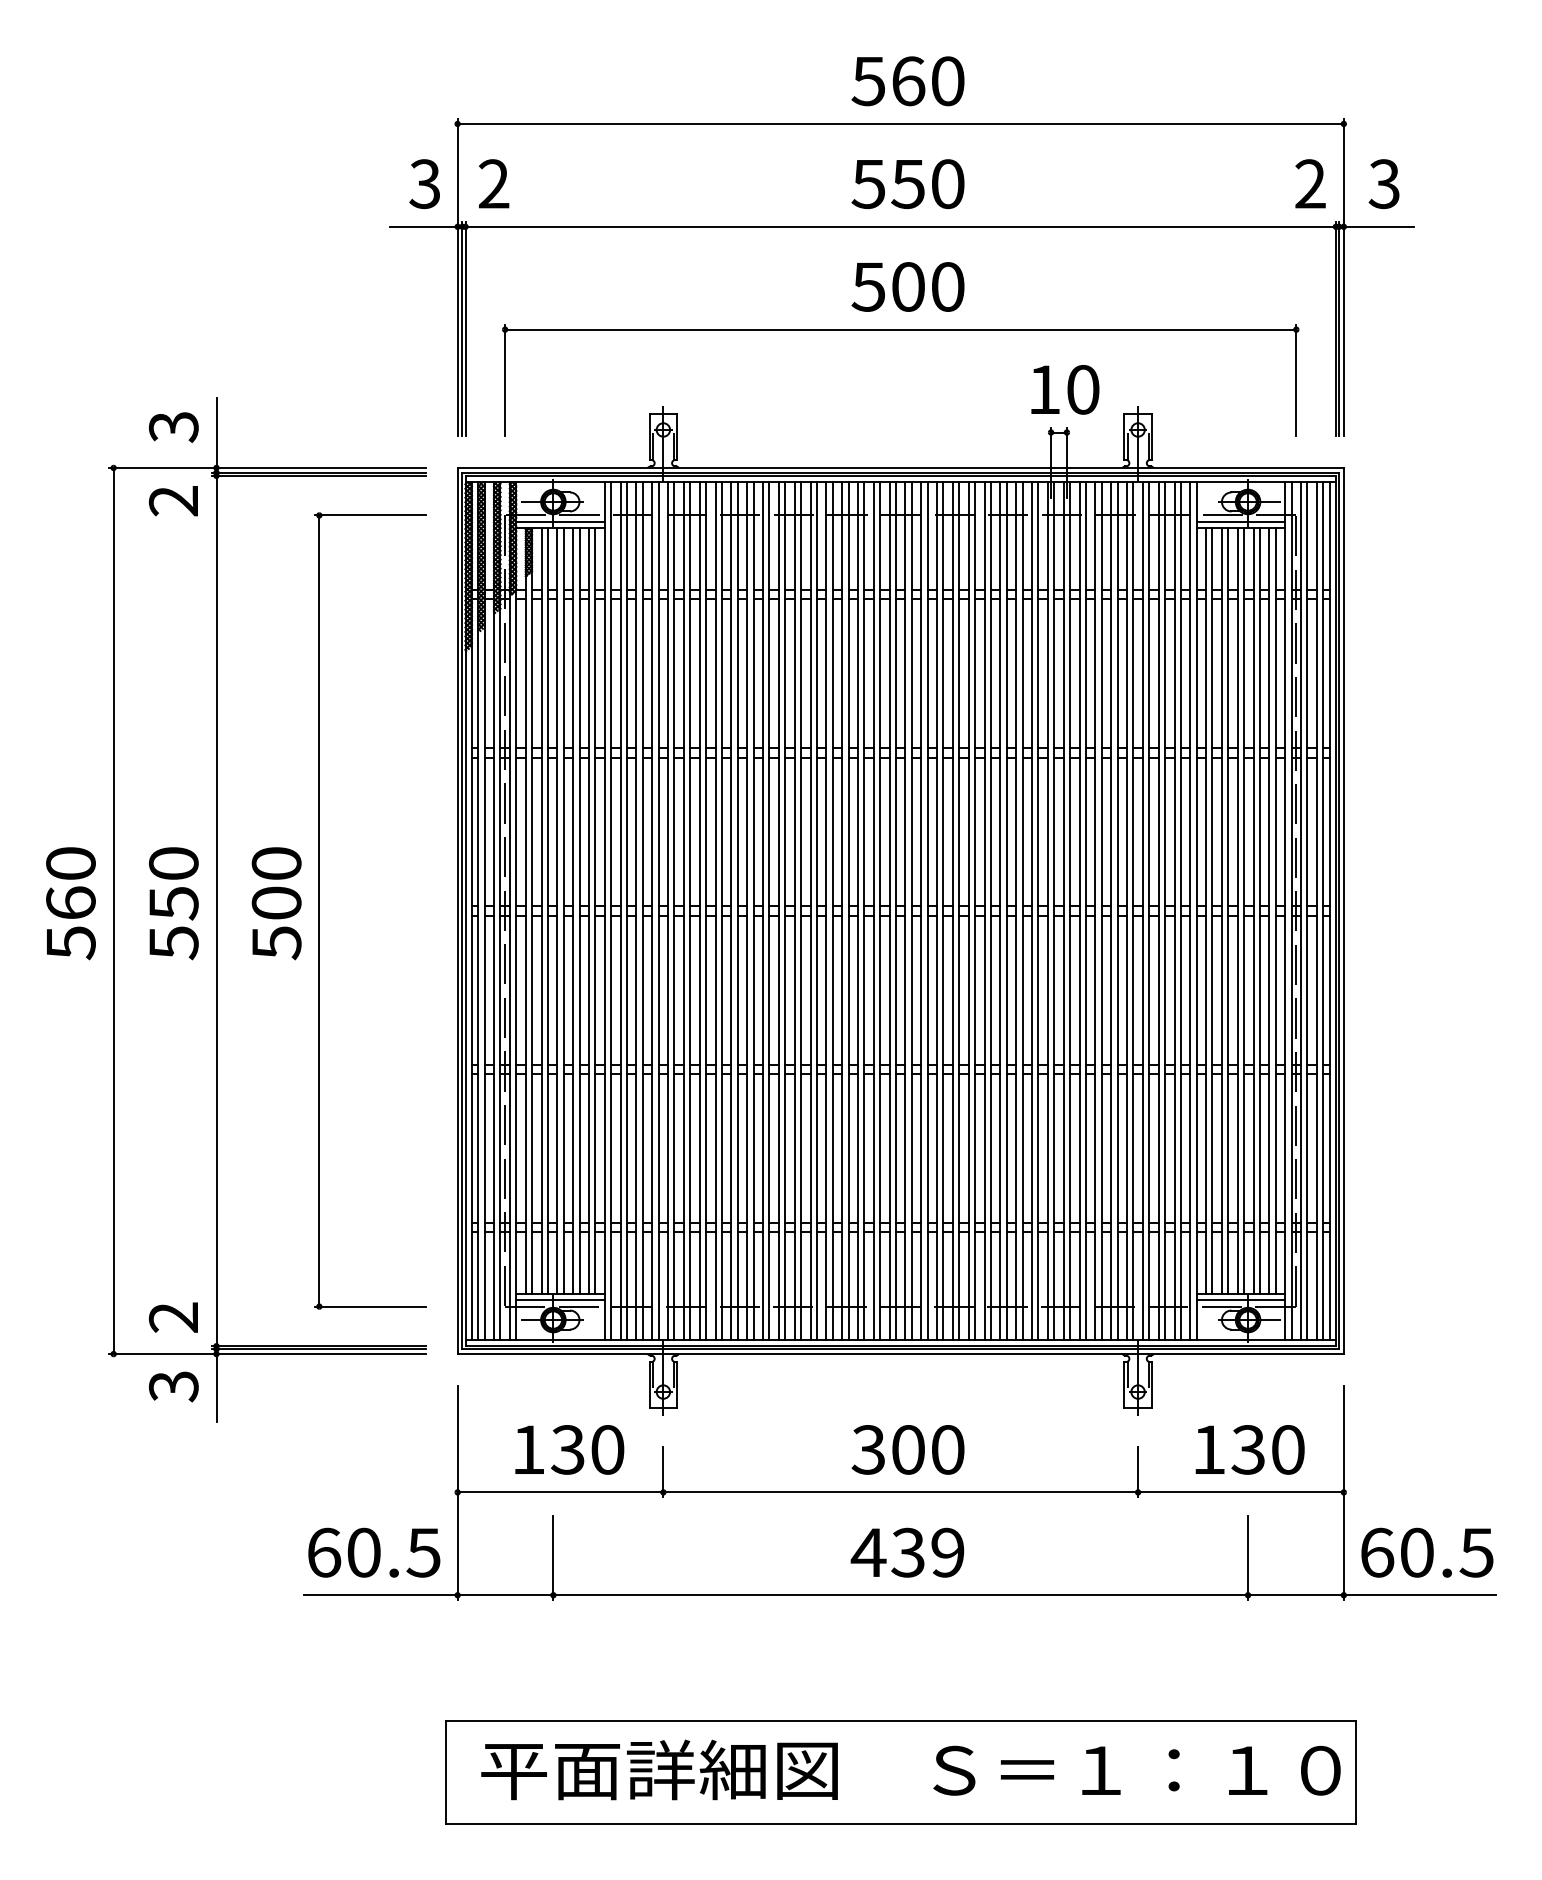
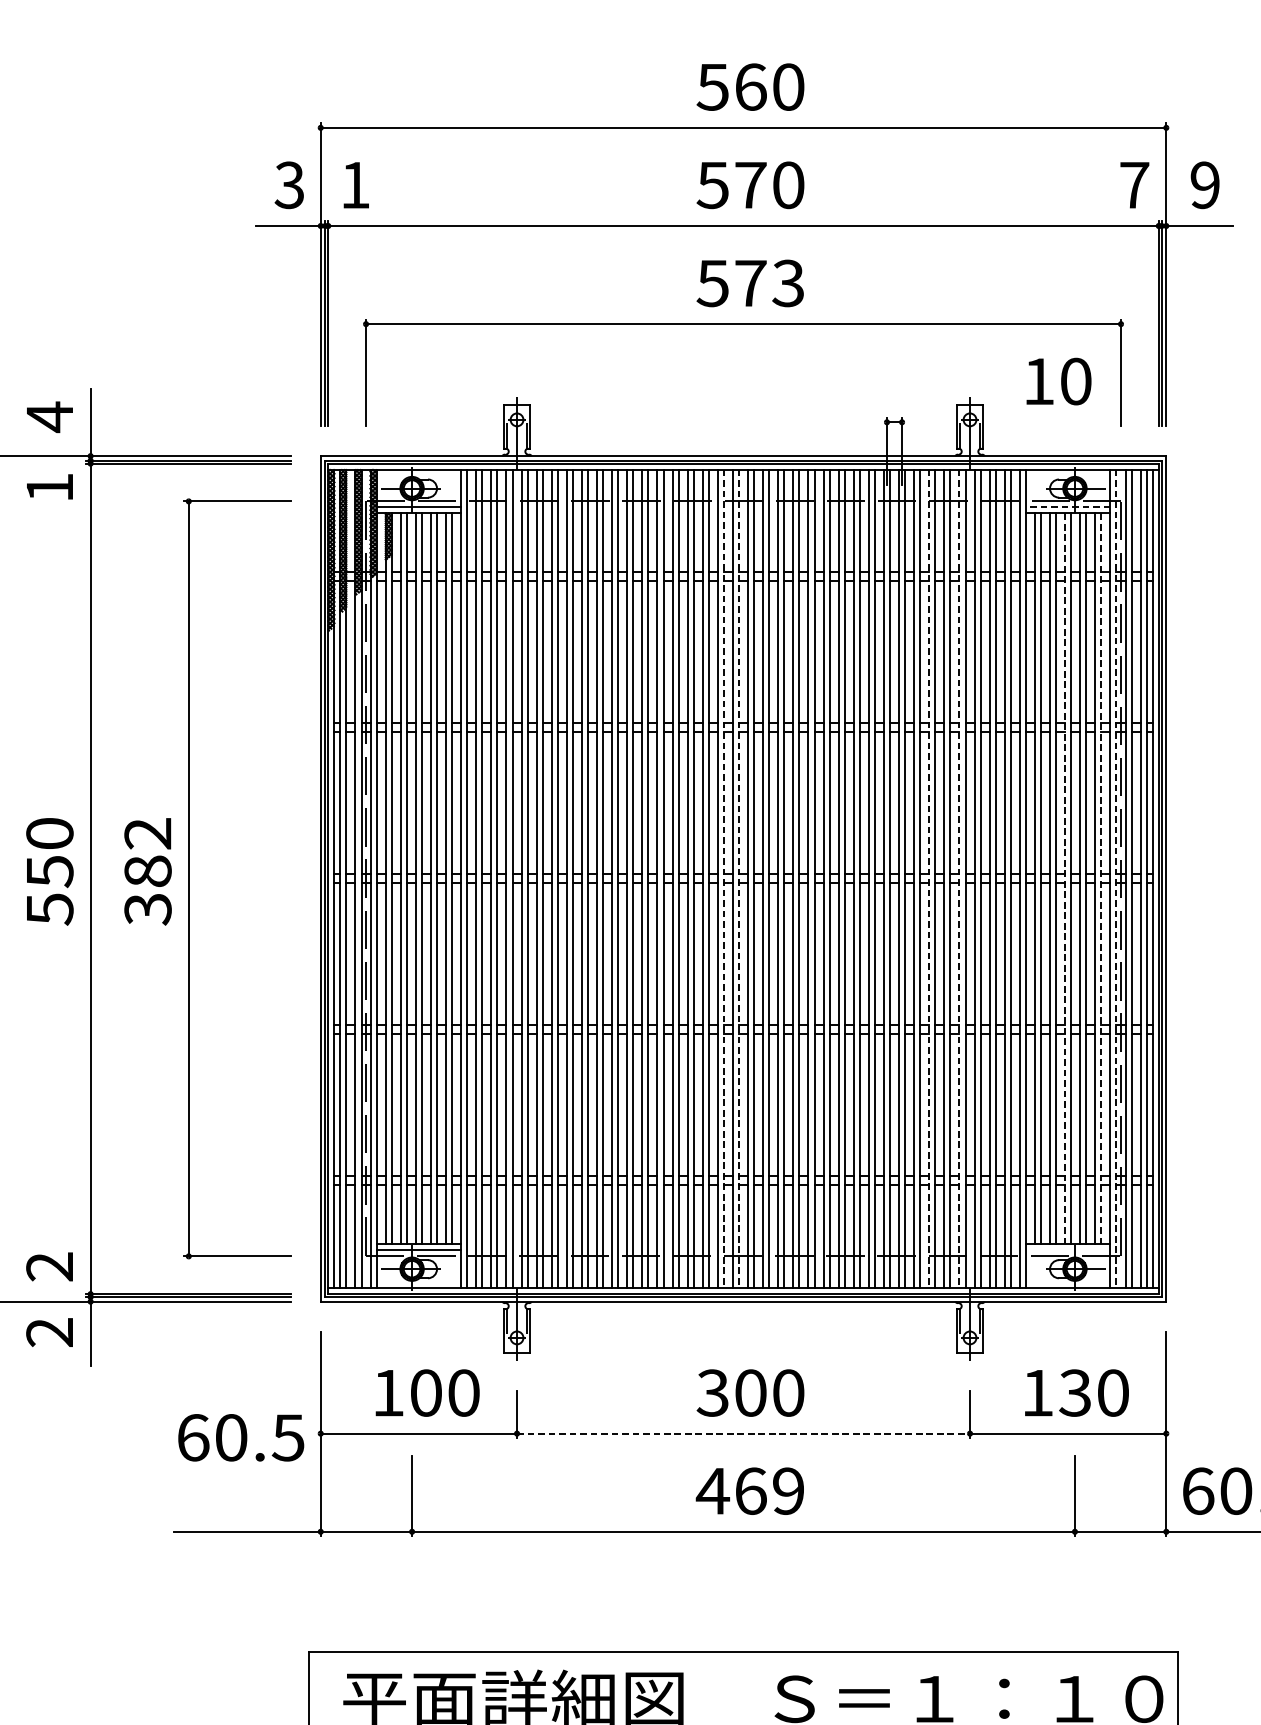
text: (493, 183) -> (354, 184), 2 -> 1
text: (1310, 183) -> (1134, 184), 2 -> 7
text: (907, 184) -> (749, 185), 550 -> 570
text: (1383, 184) -> (1204, 185), 3 -> 9
text: (928, 286) -> (770, 282), 500 -> 573
text: (1065, 389) -> (1059, 381), moved
text: (173, 426) -> (49, 416), 3 -> 4
text: (172, 501) -> (48, 488), 2 -> 1
line: (1240, 521) -> (1067, 507), solid -> dashed
text: (276, 903) -> (147, 871), 500 -> 382
line: (880, 911) -> (724, 879), solid -> dashed
line: (895, 911) -> (738, 879), solid -> dashed
line: (1095, 911) -> (929, 879), solid -> dashed
line: (1127, 911) -> (959, 879), solid -> dashed
line: (1237, 911) -> (1064, 879), solid -> dashed
line: (1275, 911) -> (1101, 879), solid -> dashed
line: (1291, 911) -> (1116, 879), solid -> dashed
line: (1240, 1300) -> (1067, 1250), removed
text: (173, 1386) -> (49, 1332), 3 -> 2
text: (567, 1449) -> (425, 1392), 130 -> 100
line: (901, 1492) -> (744, 1433), solid -> dashed
text: (374, 1552) -> (241, 1437), moved
text: (908, 1552) -> (750, 1490), 439 -> 469

